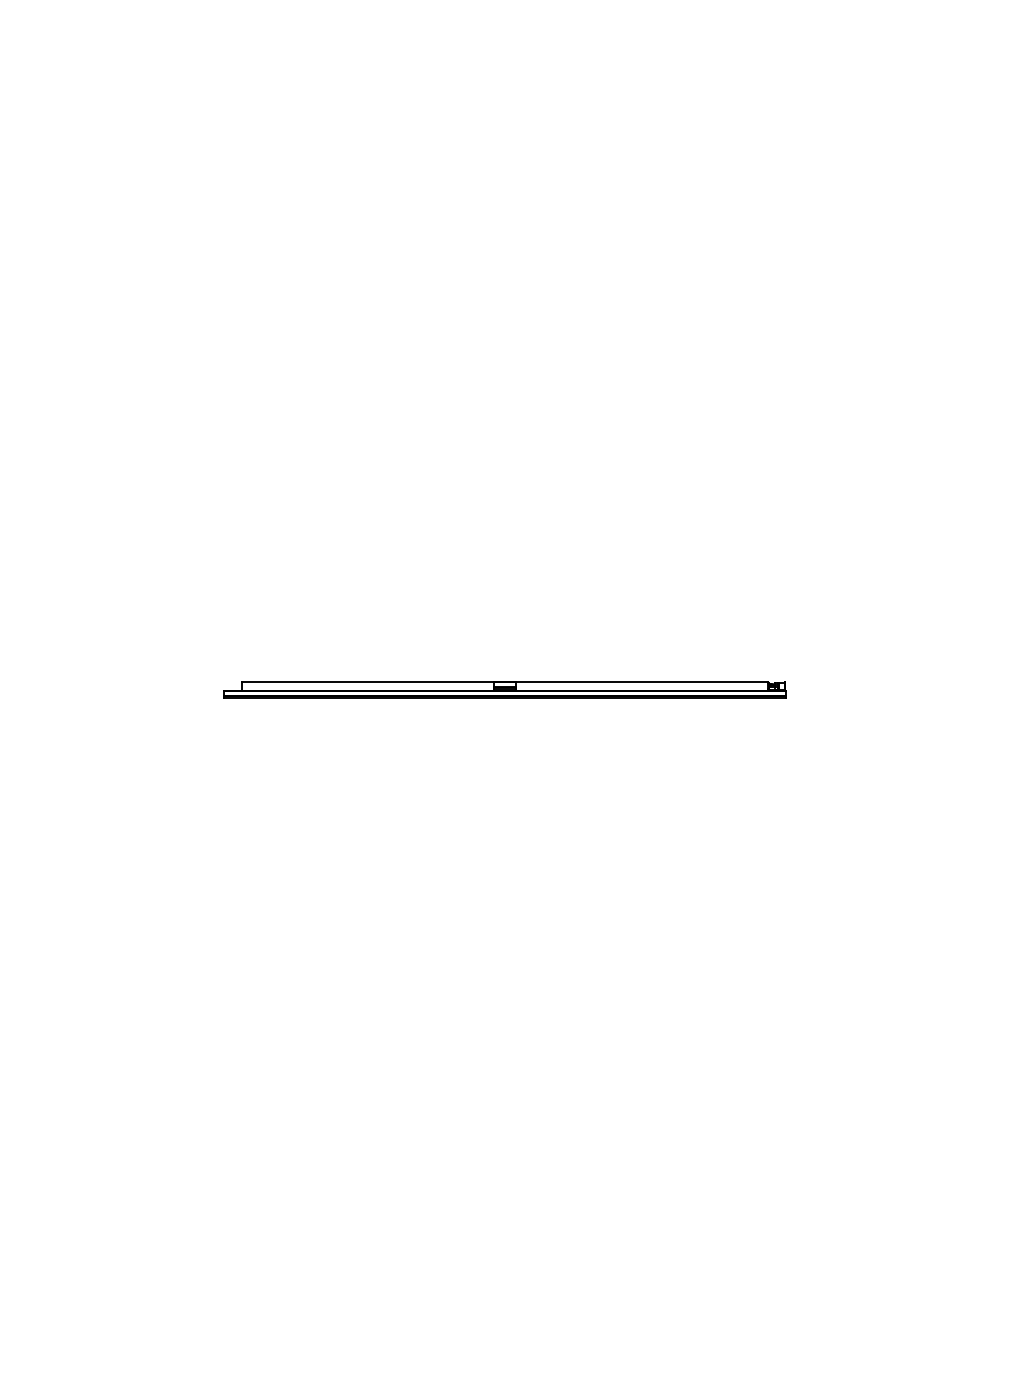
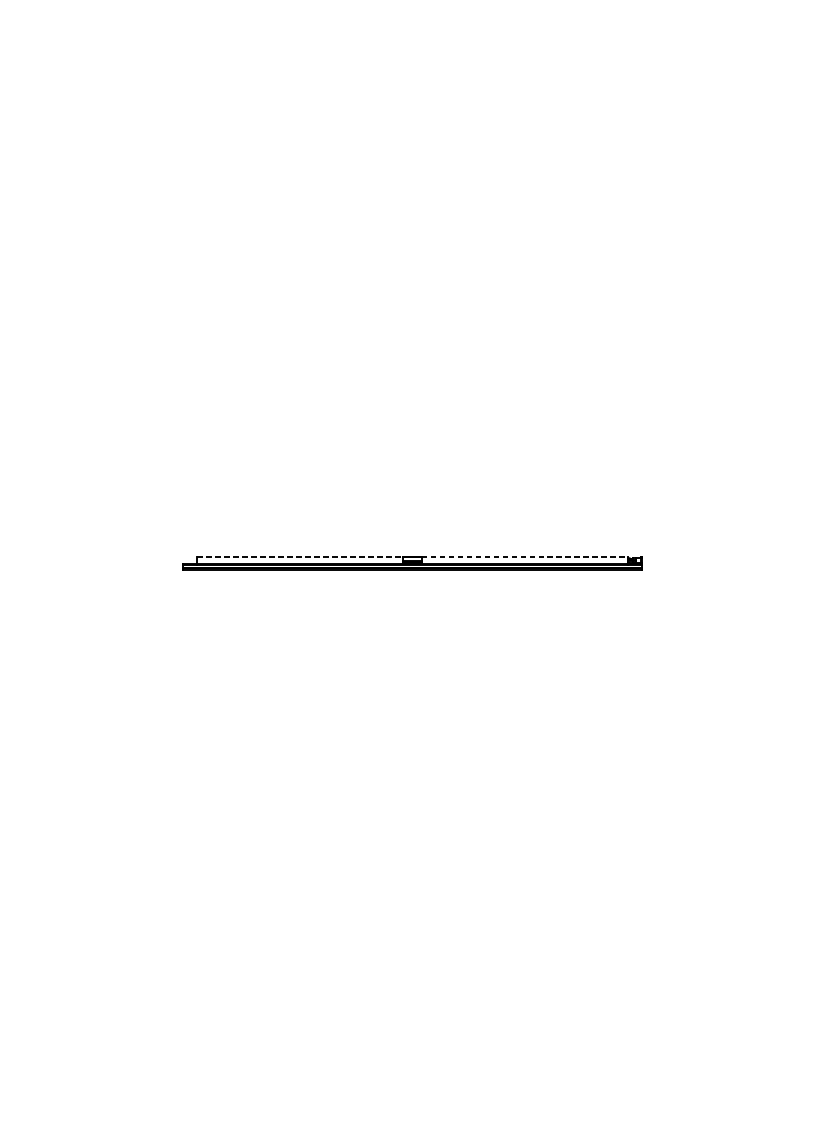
line: (368, 681) -> (301, 556), solid -> dashed
line: (642, 681) -> (524, 556), solid -> dashed

